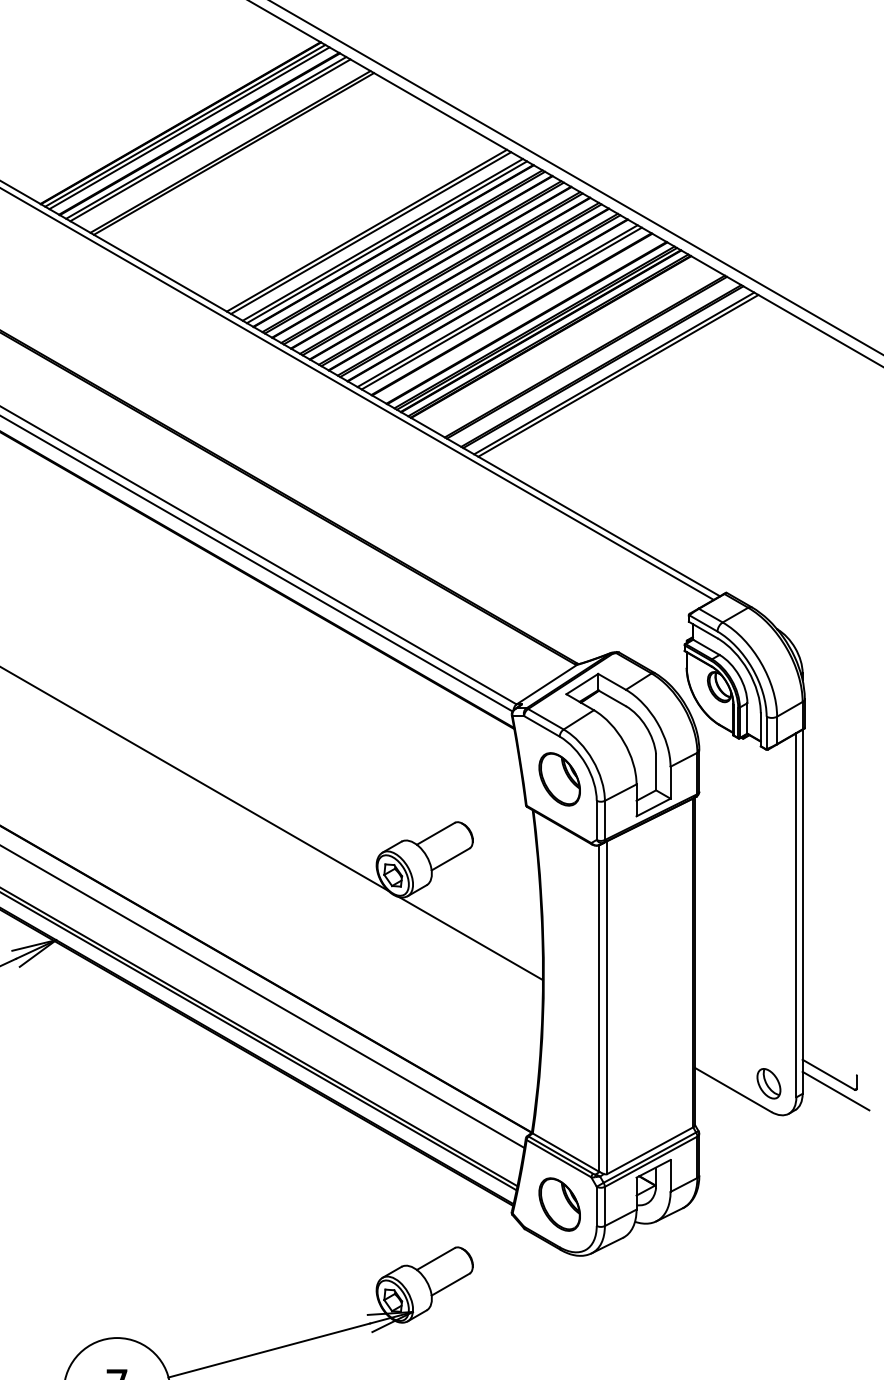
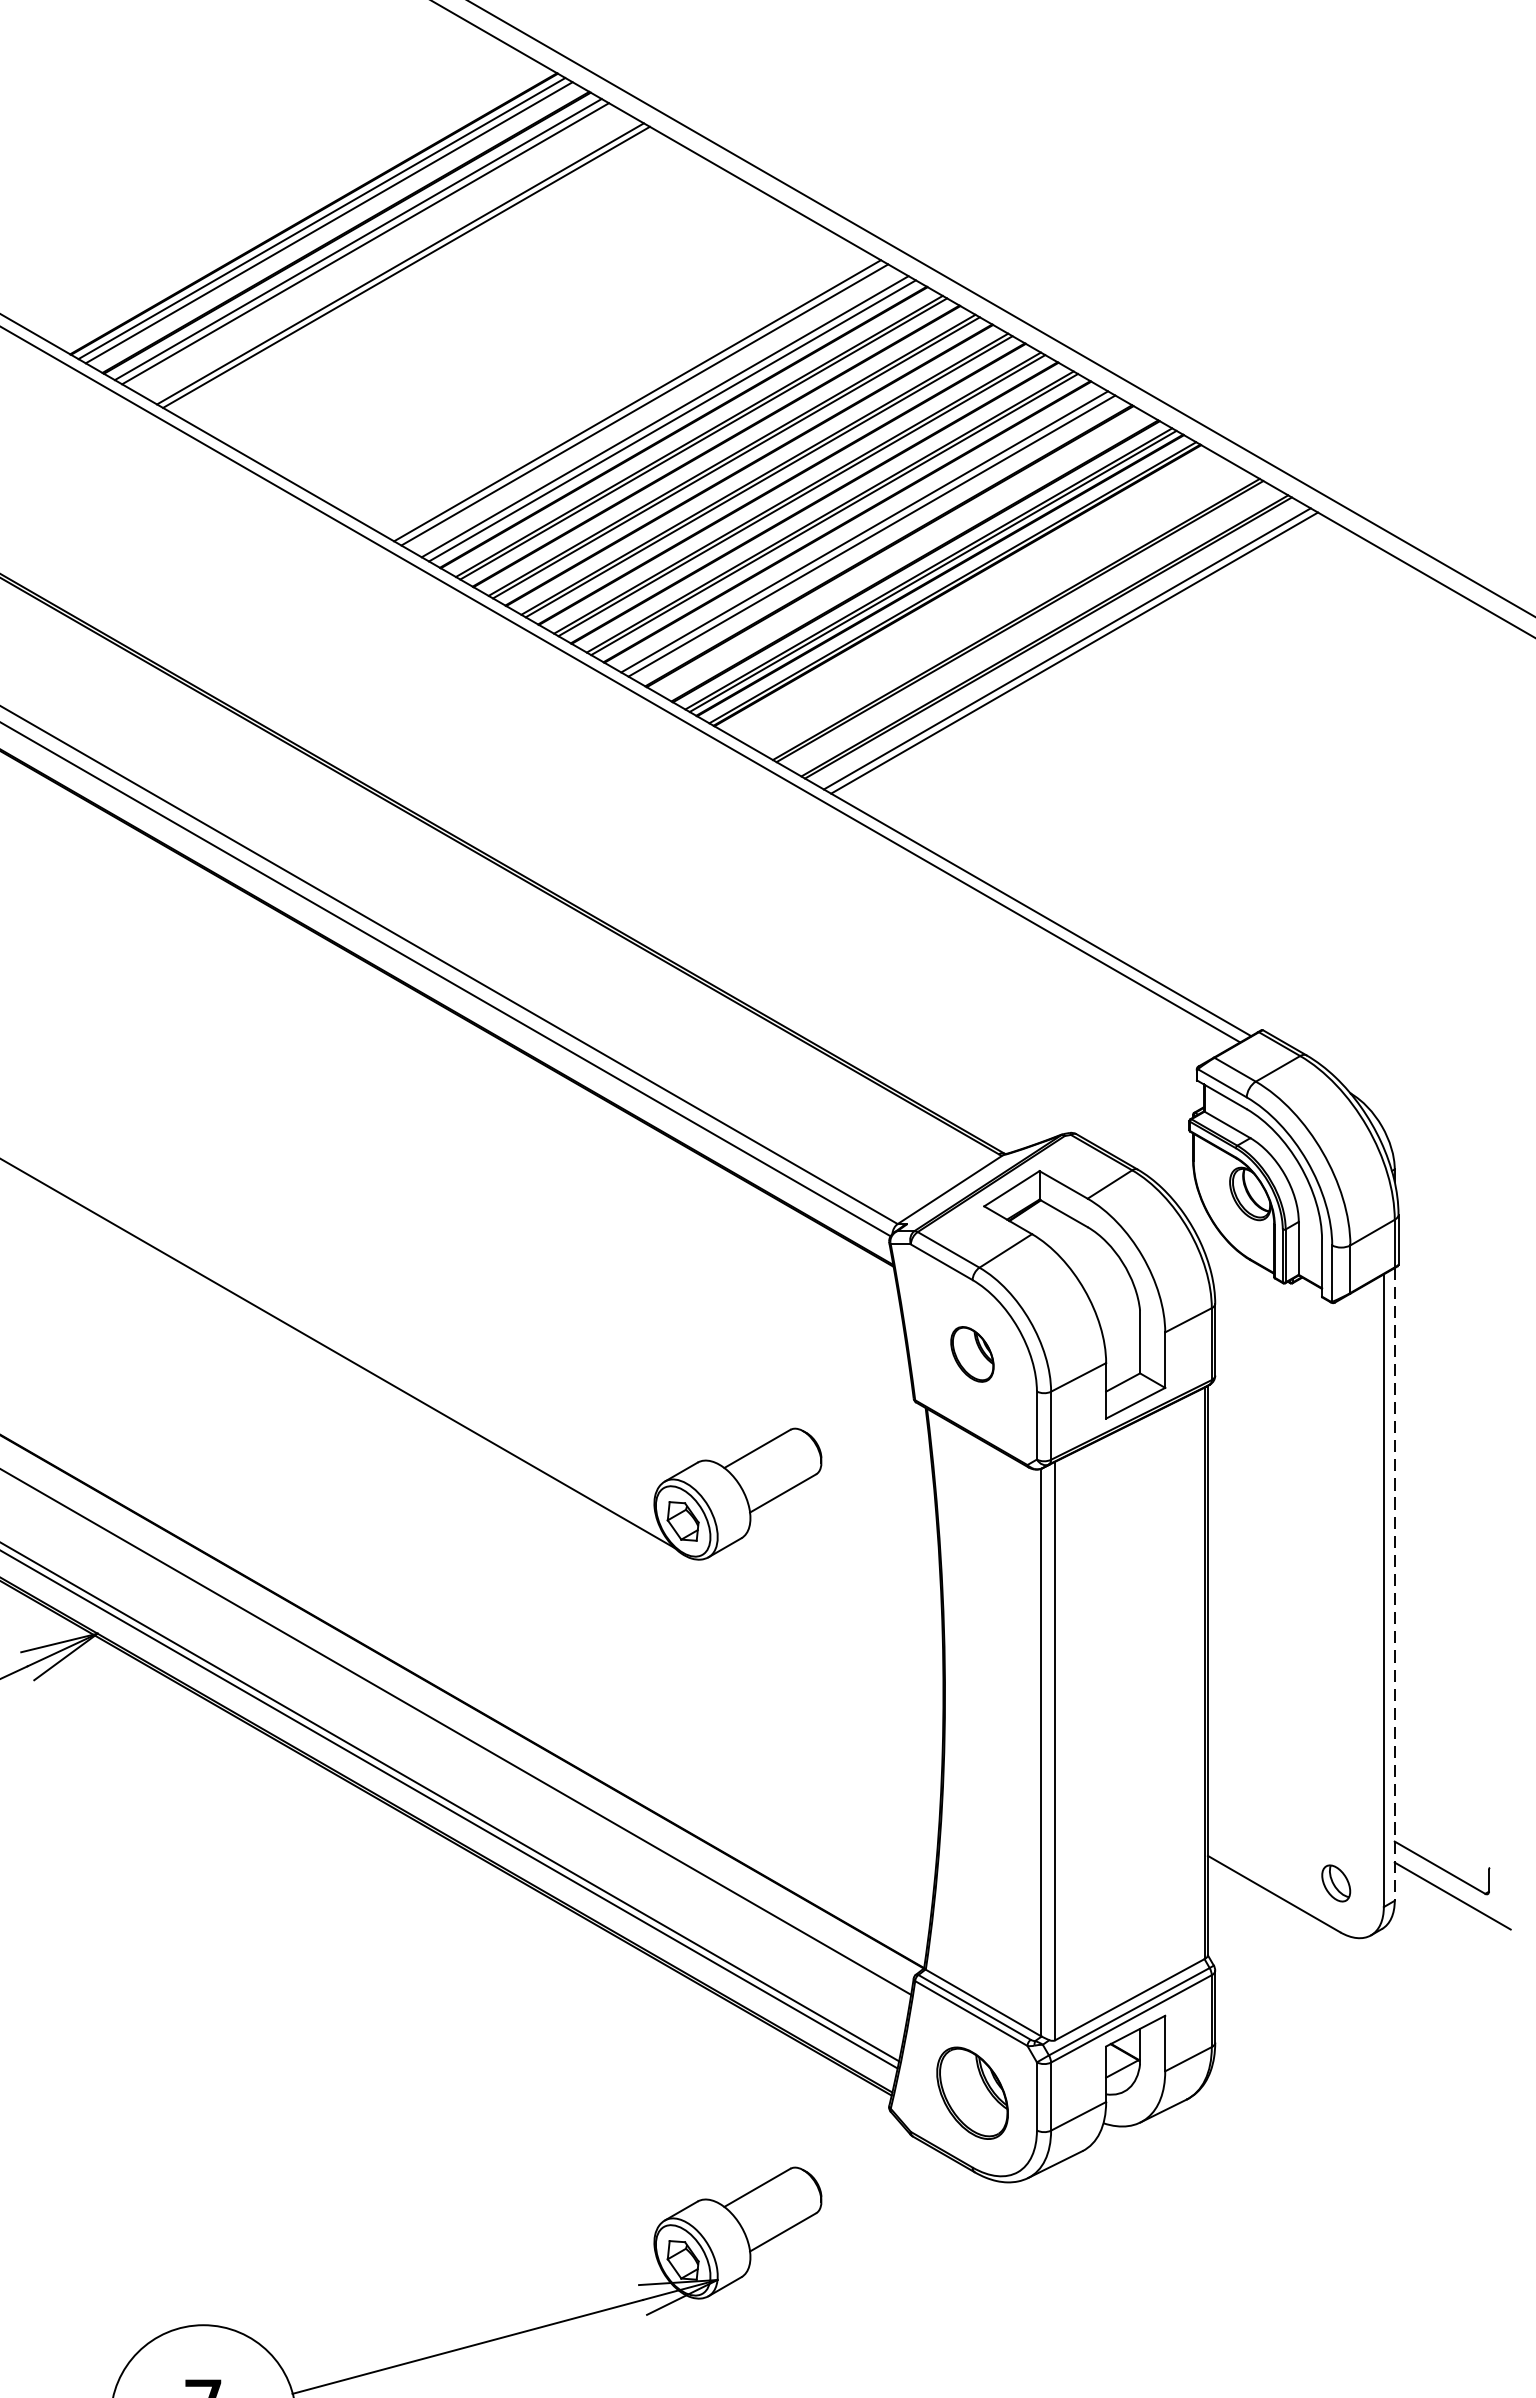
part: (559, 779) -> (972, 1354), size x0.6
line: (802, 912) -> (1394, 1585), solid -> dashed
line: (470, 938) -> (817, 1630), removed
part: (768, 1083) -> (1335, 1882), size x0.7

